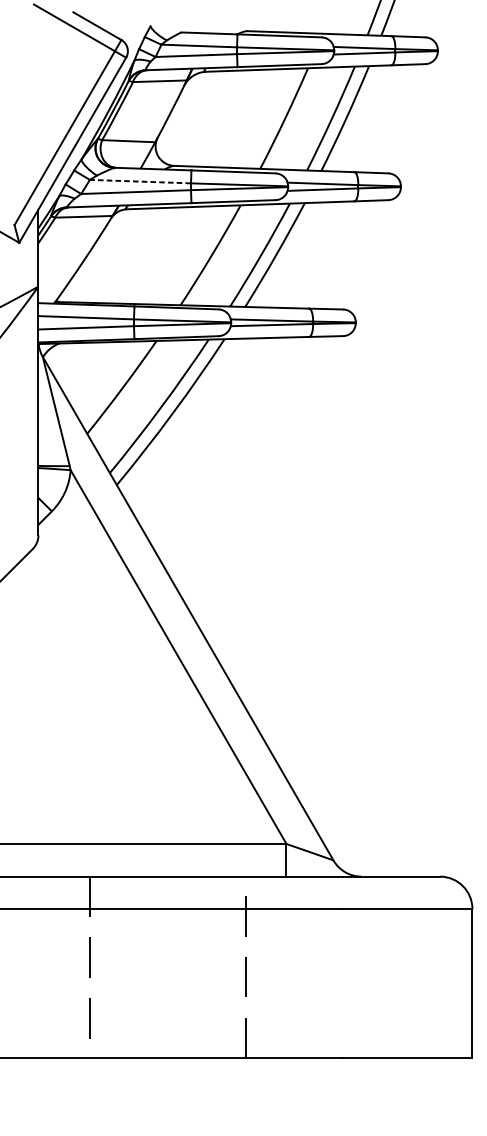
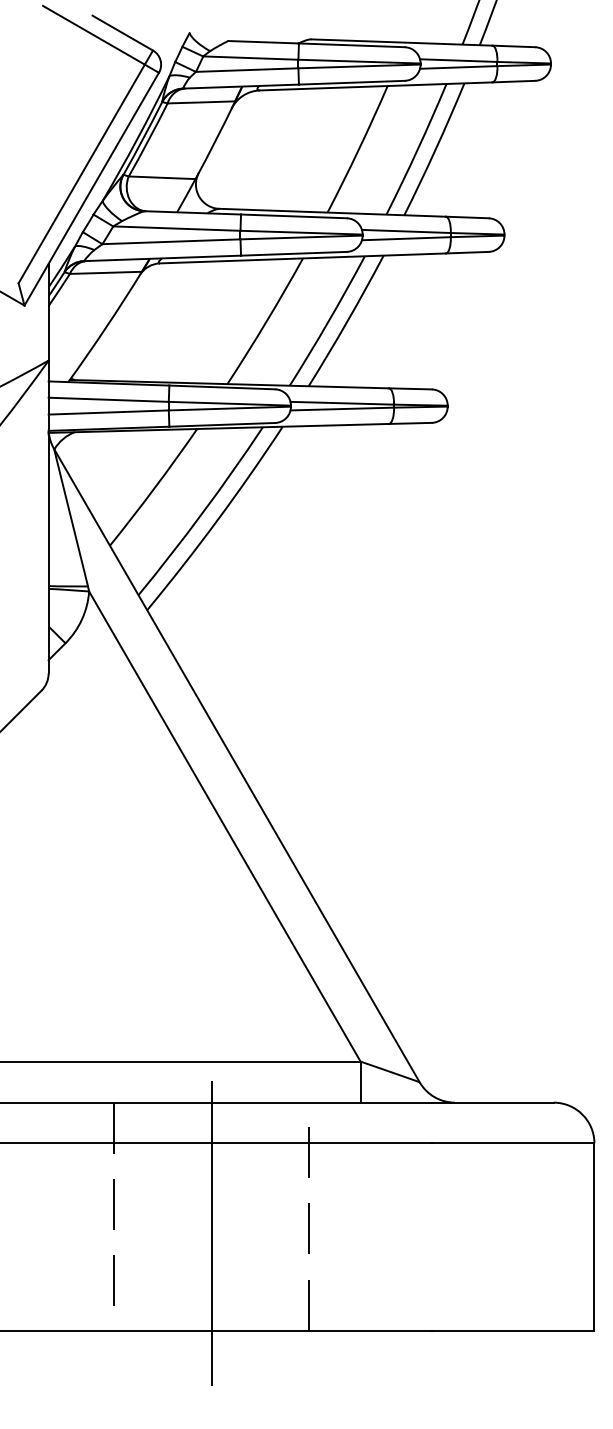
line: (140, 181) -> (176, 228), dashed -> solid
line: (167, 967) -> (211, 1216), added

